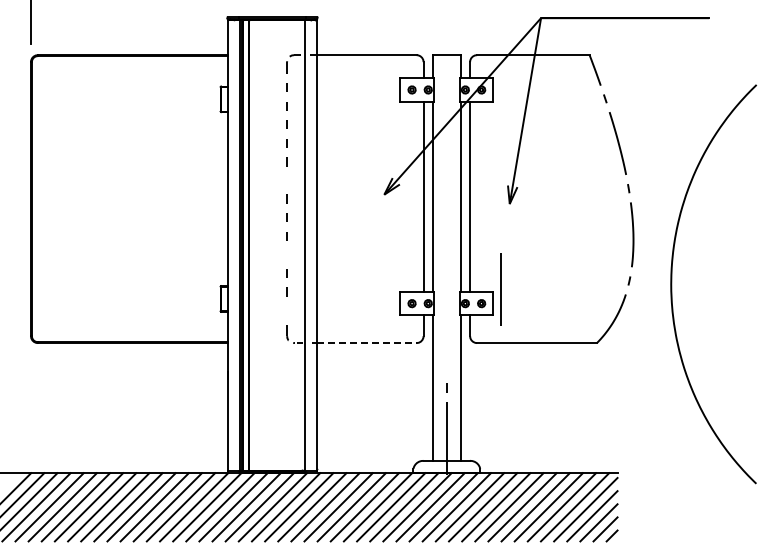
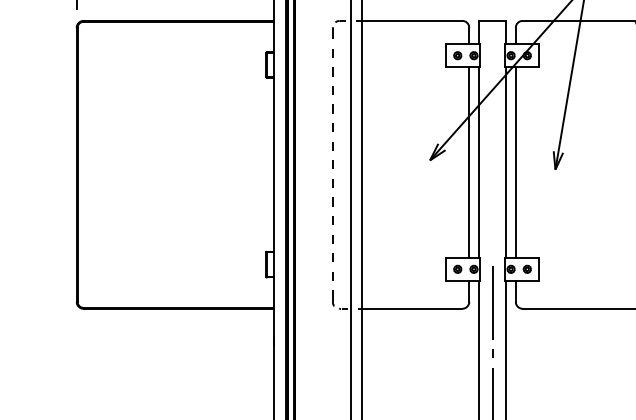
curve: (286, 180) -> (332, 146), added
curve: (286, 254) -> (332, 220), added
line: (500, 289) -> (492, 303), moved
curve: (286, 310) -> (332, 276), added
line: (367, 343) -> (413, 309), dashed -> solid

